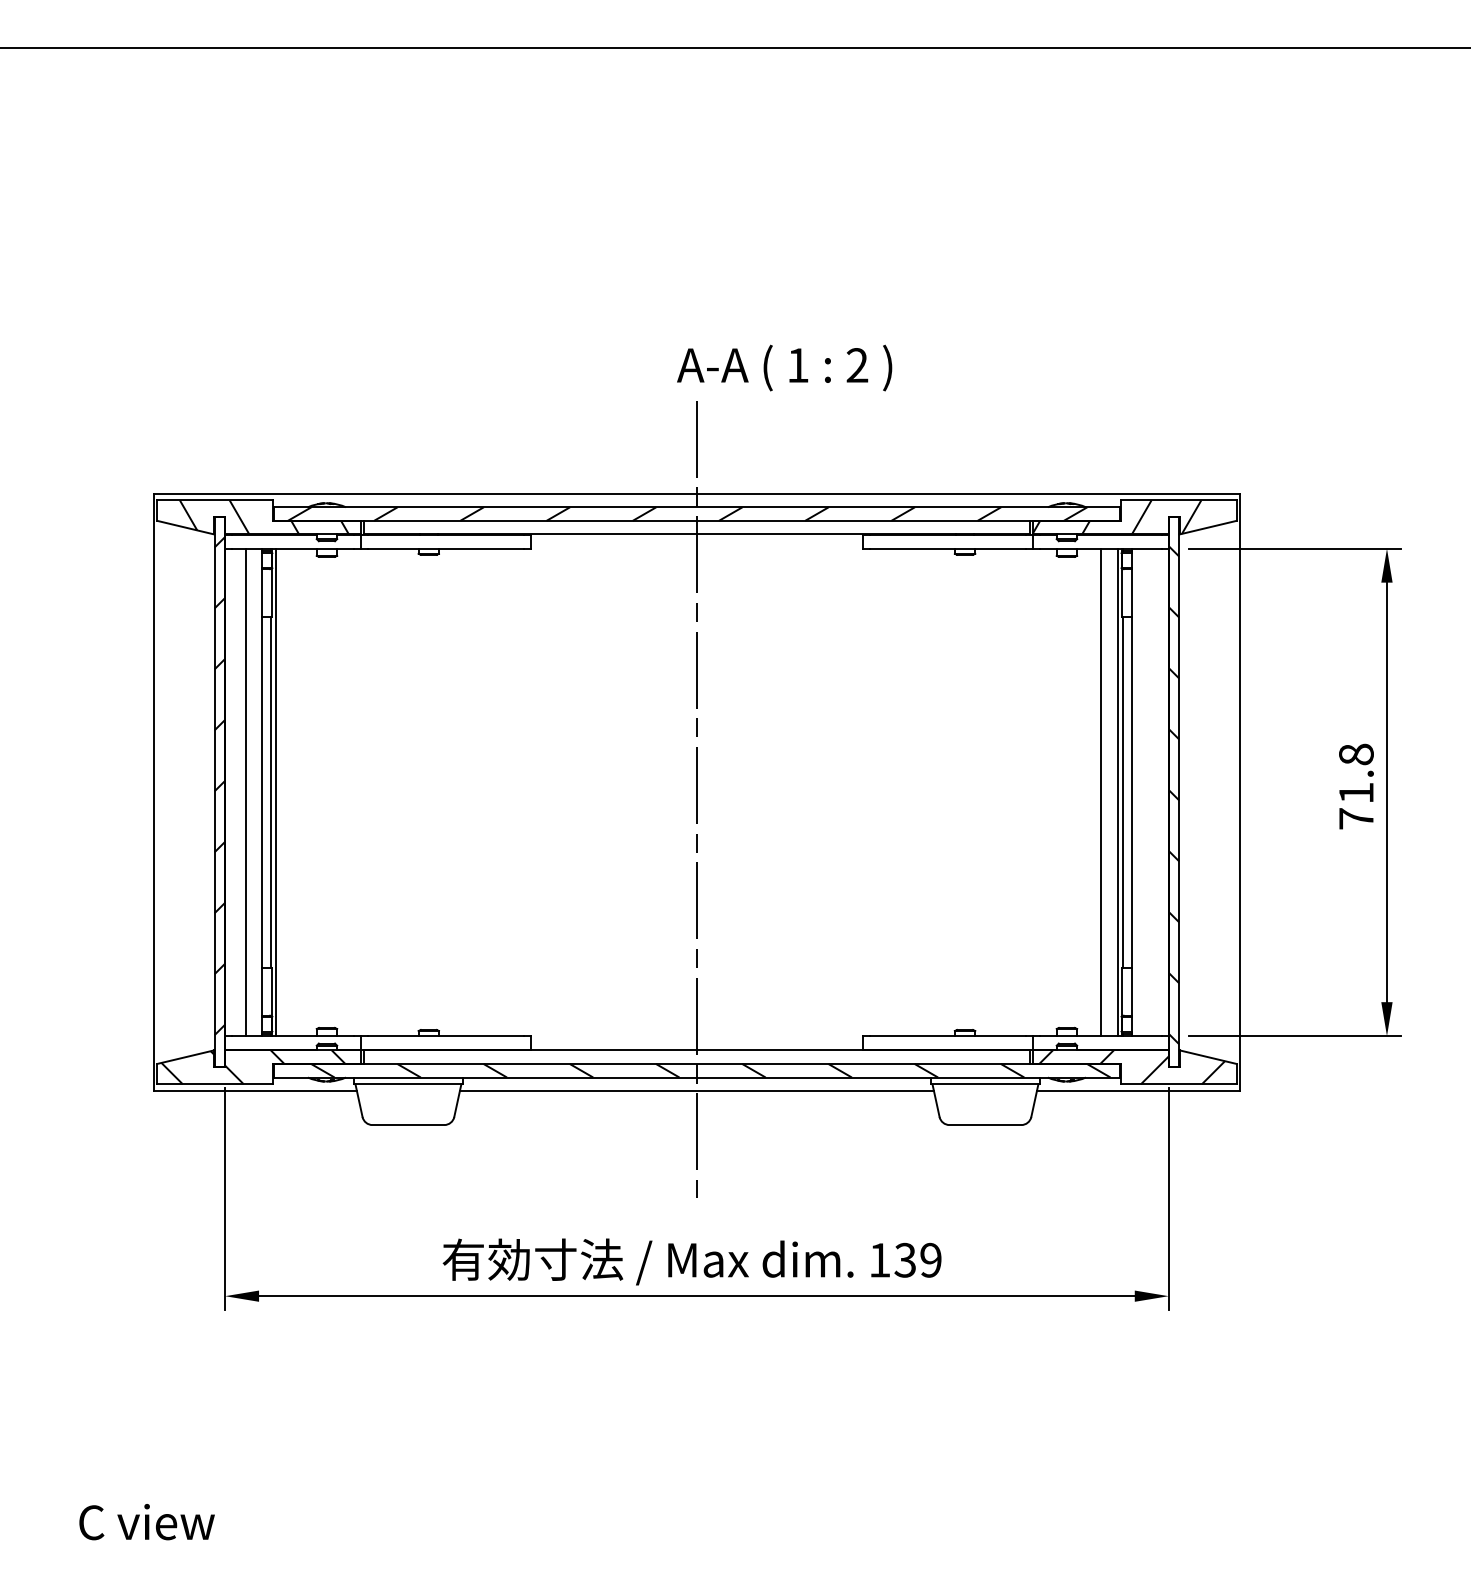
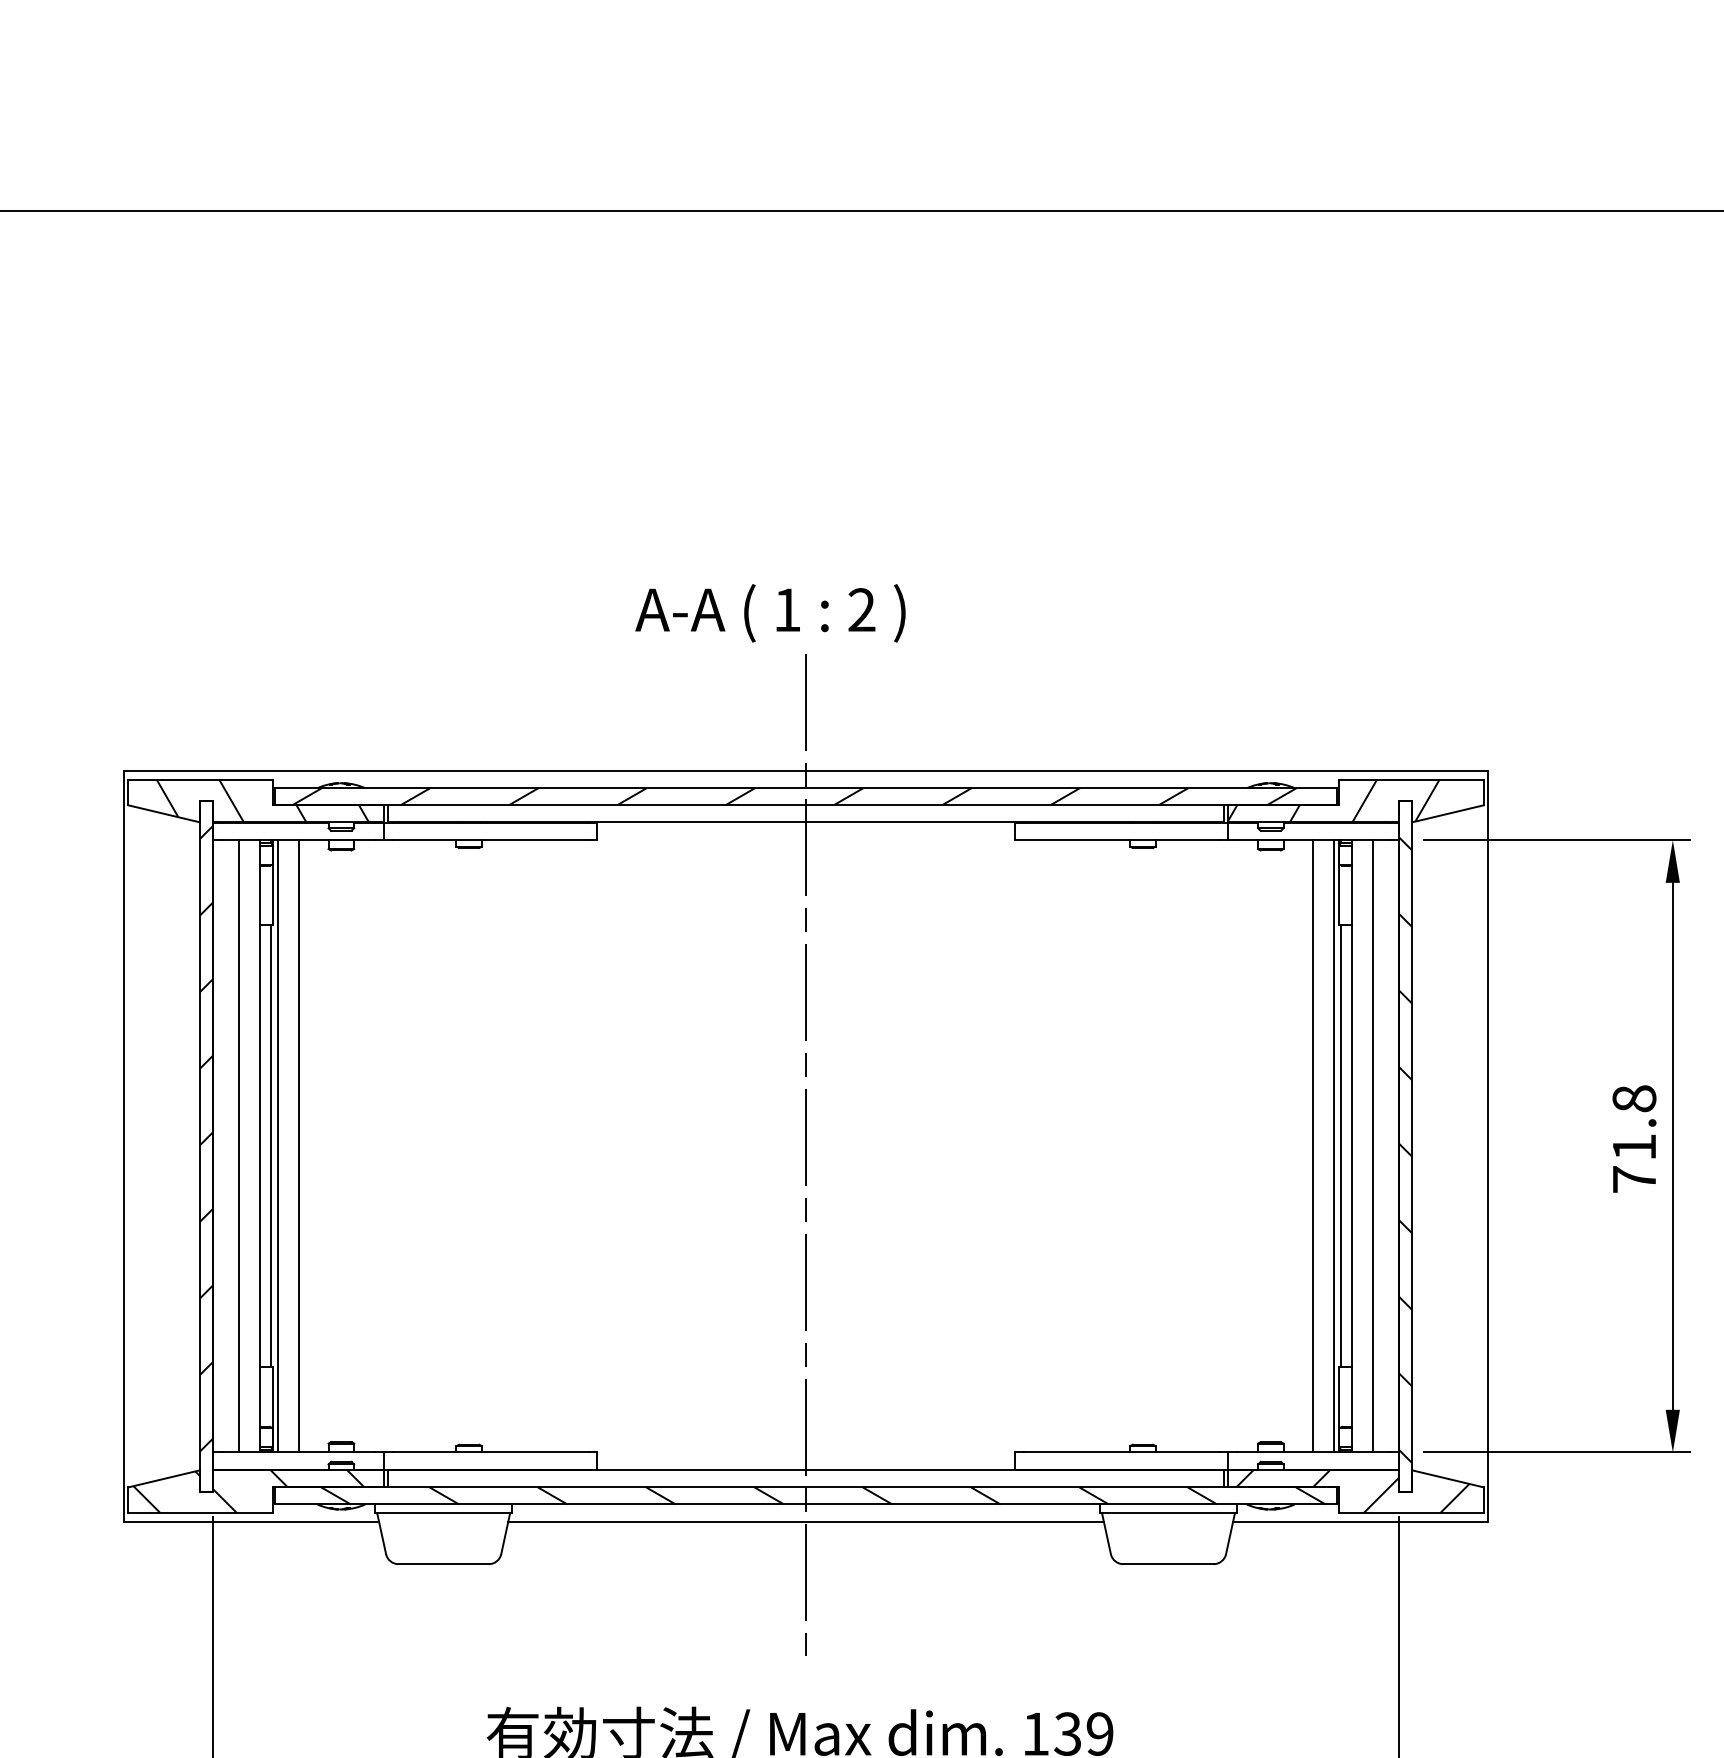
text: (784, 367) -> (770, 612), moved
line: (293, 792) -> (299, 1146), added
line: (1148, 792) -> (1373, 1146), added

